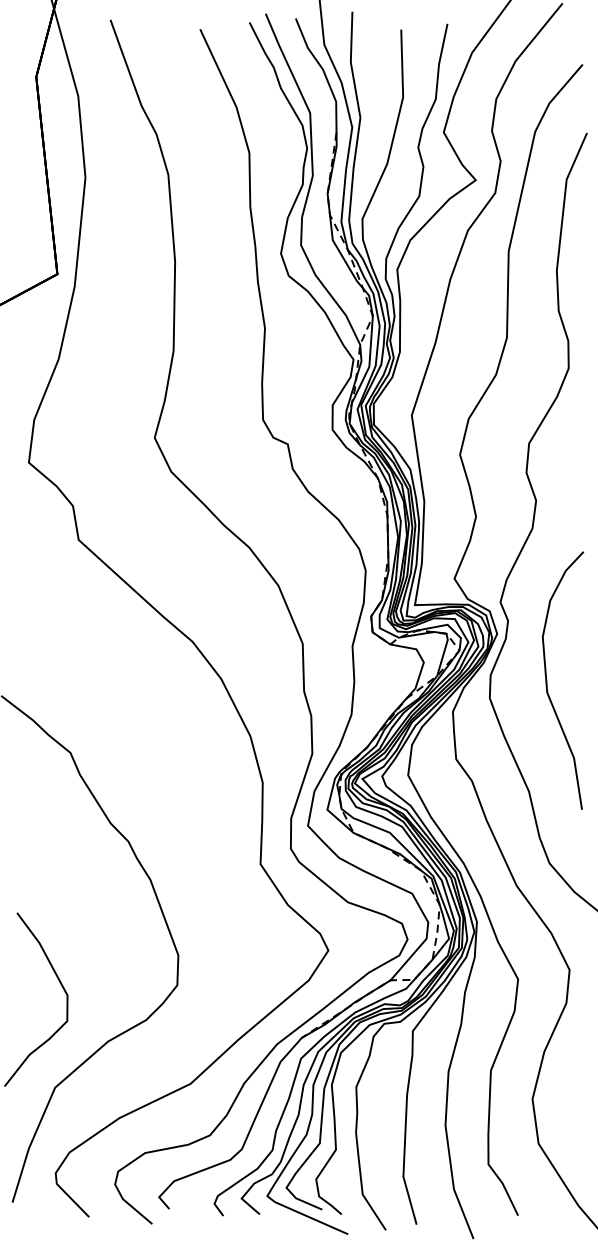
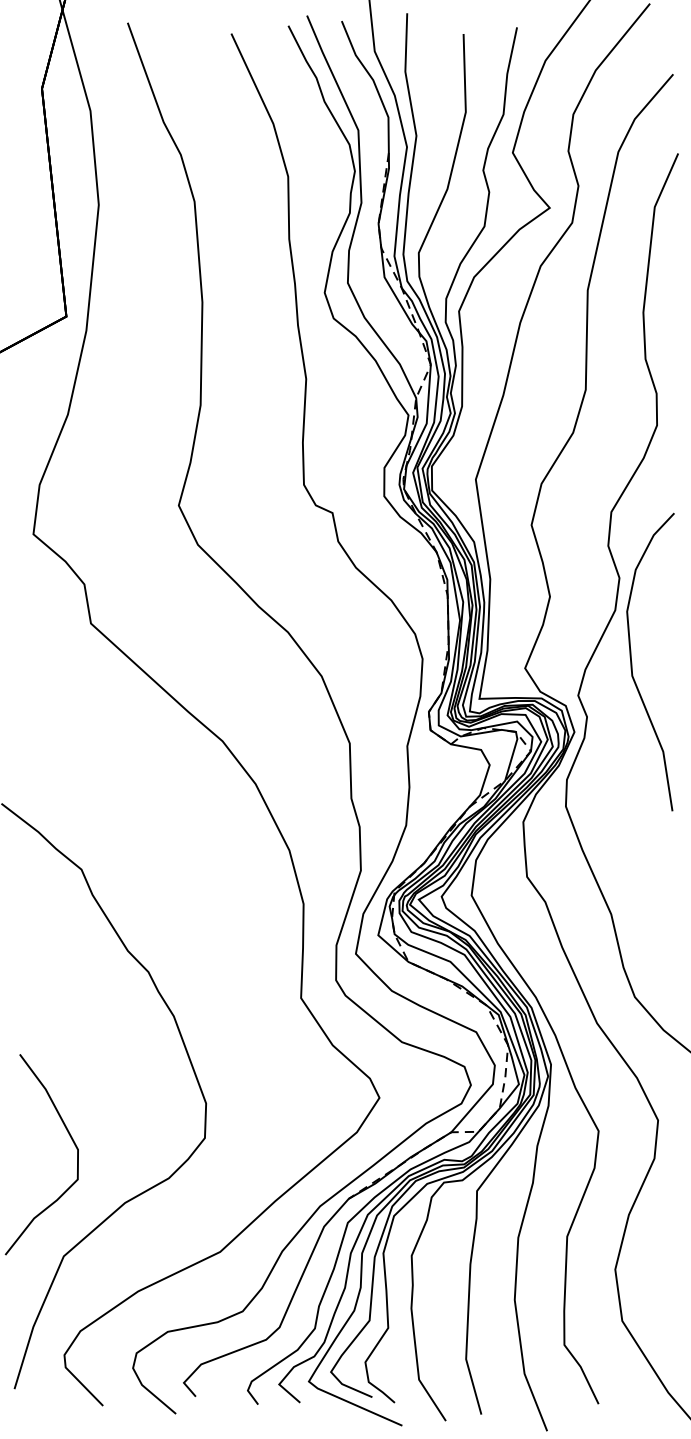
curve: (547, 680) -> (632, 662), moved

